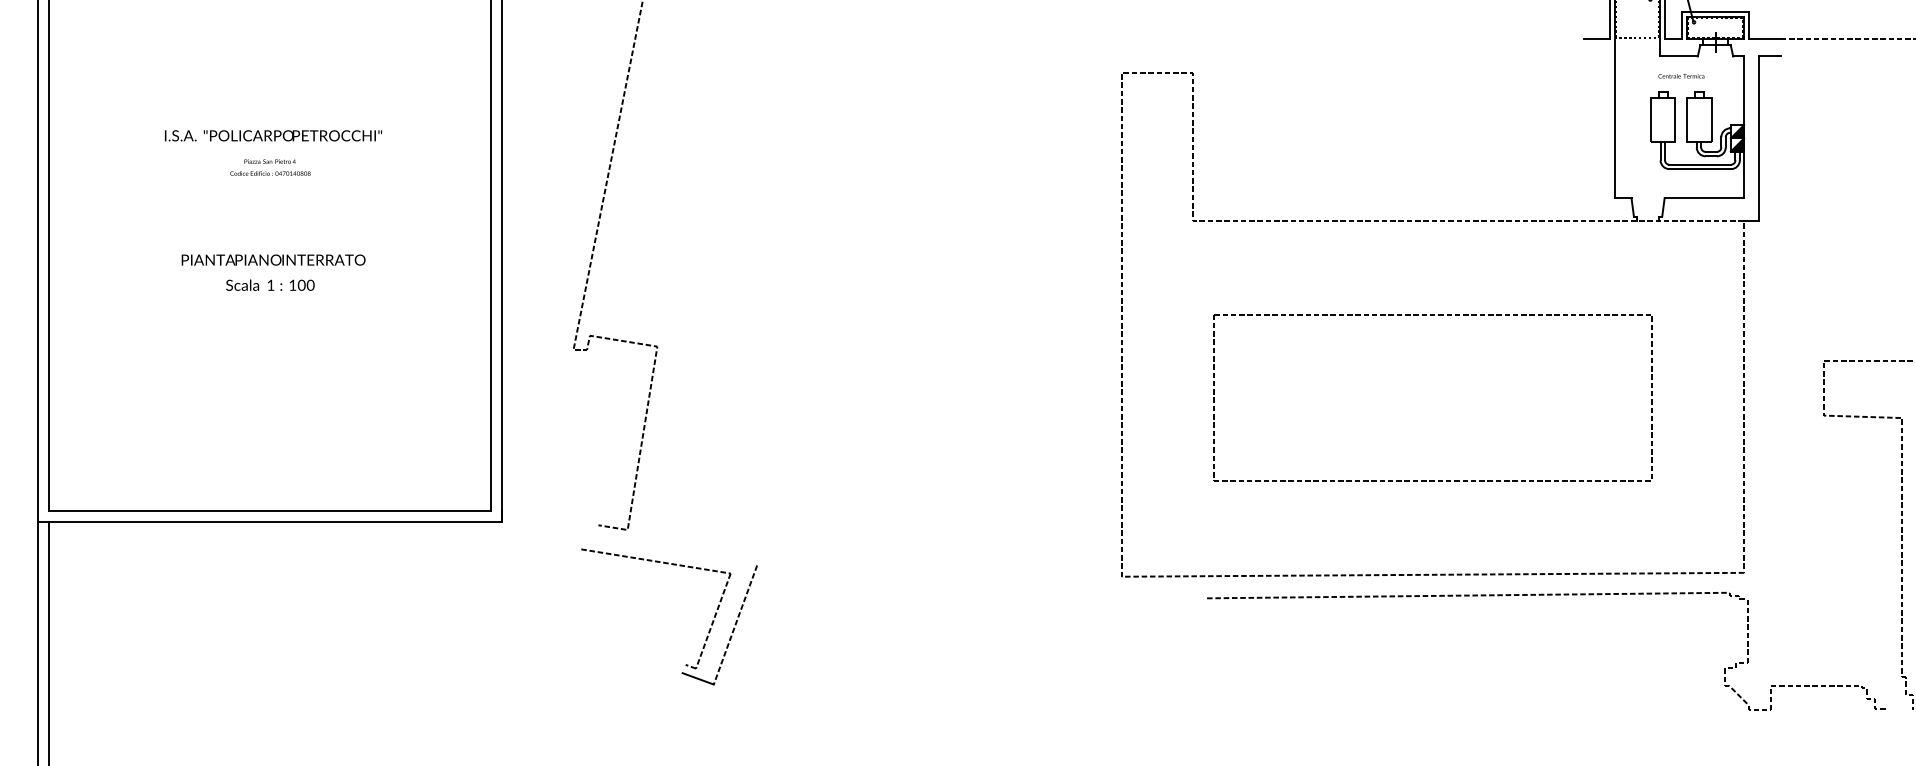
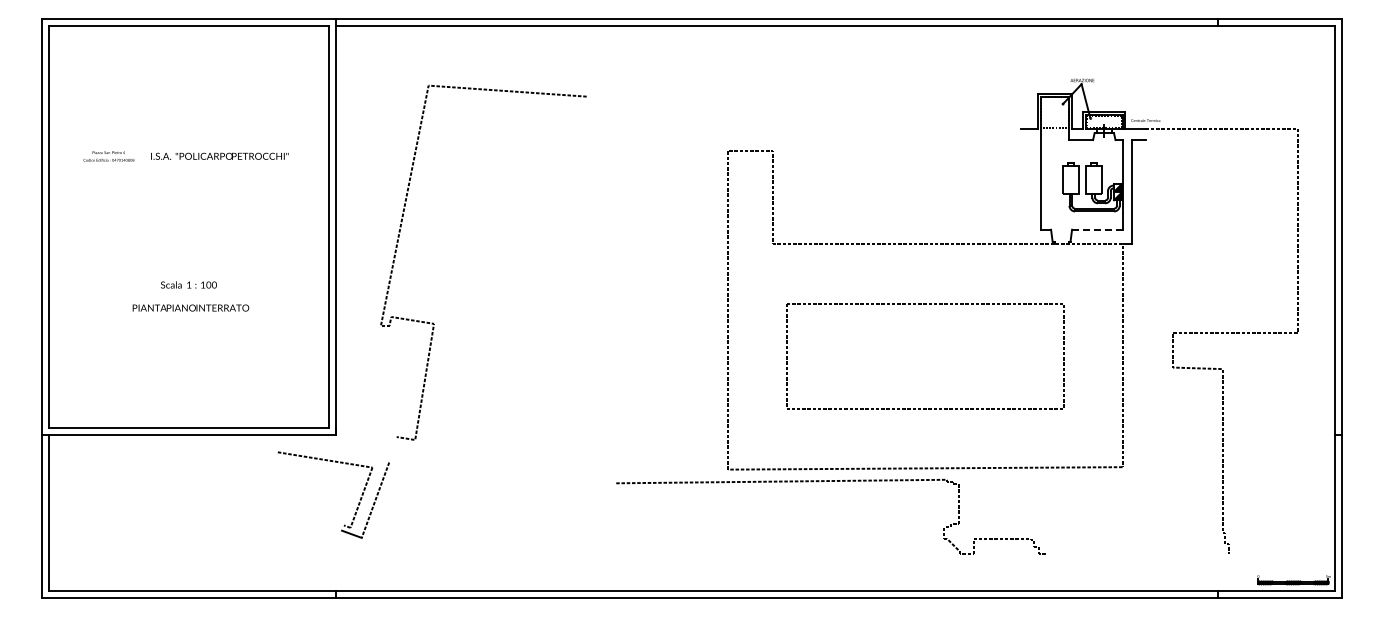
text: (1681, 76) -> (1145, 120), moved
text: (272, 134) -> (219, 155), moved
text: (269, 167) -> (108, 156), moved
line: (1704, 197) -> (1097, 229), solid -> dashed
text: (272, 259) -> (190, 307), moved
curve: (1543, 595) -> (829, 481), moved
part: (708, 628) -> (358, 502), moved

